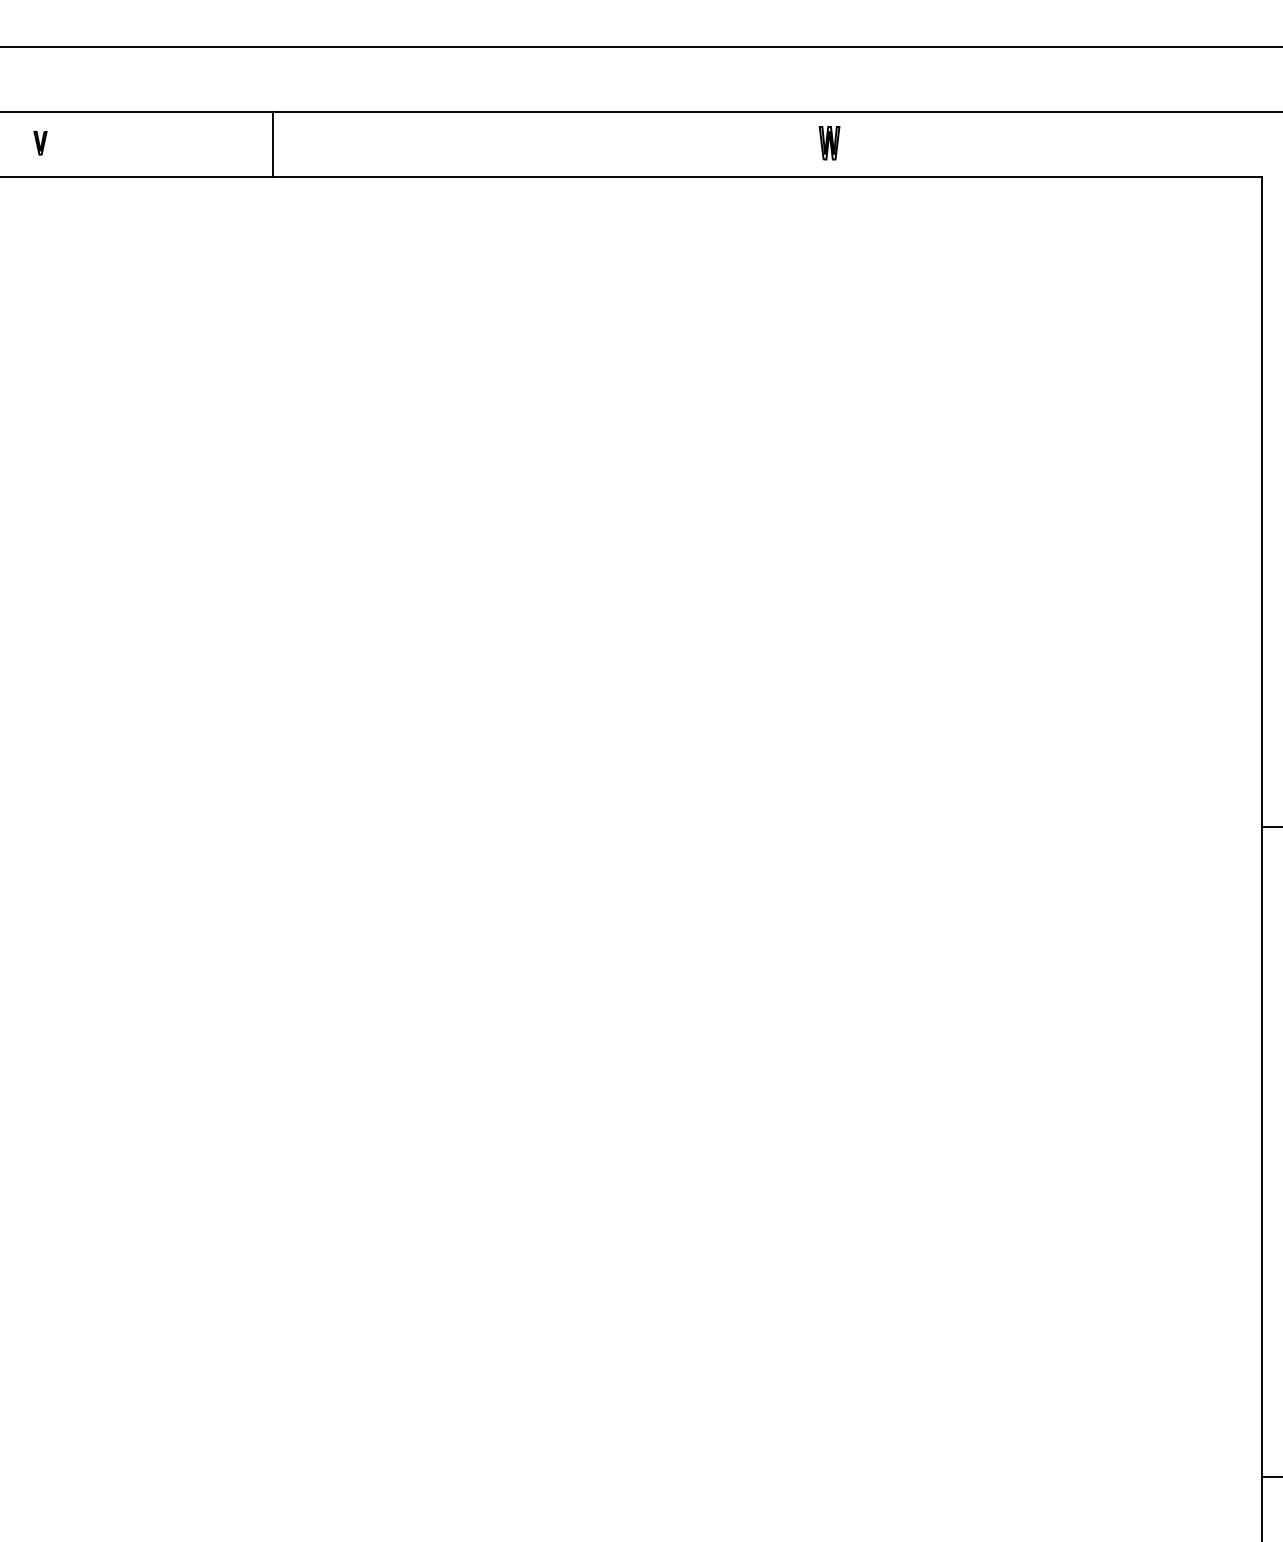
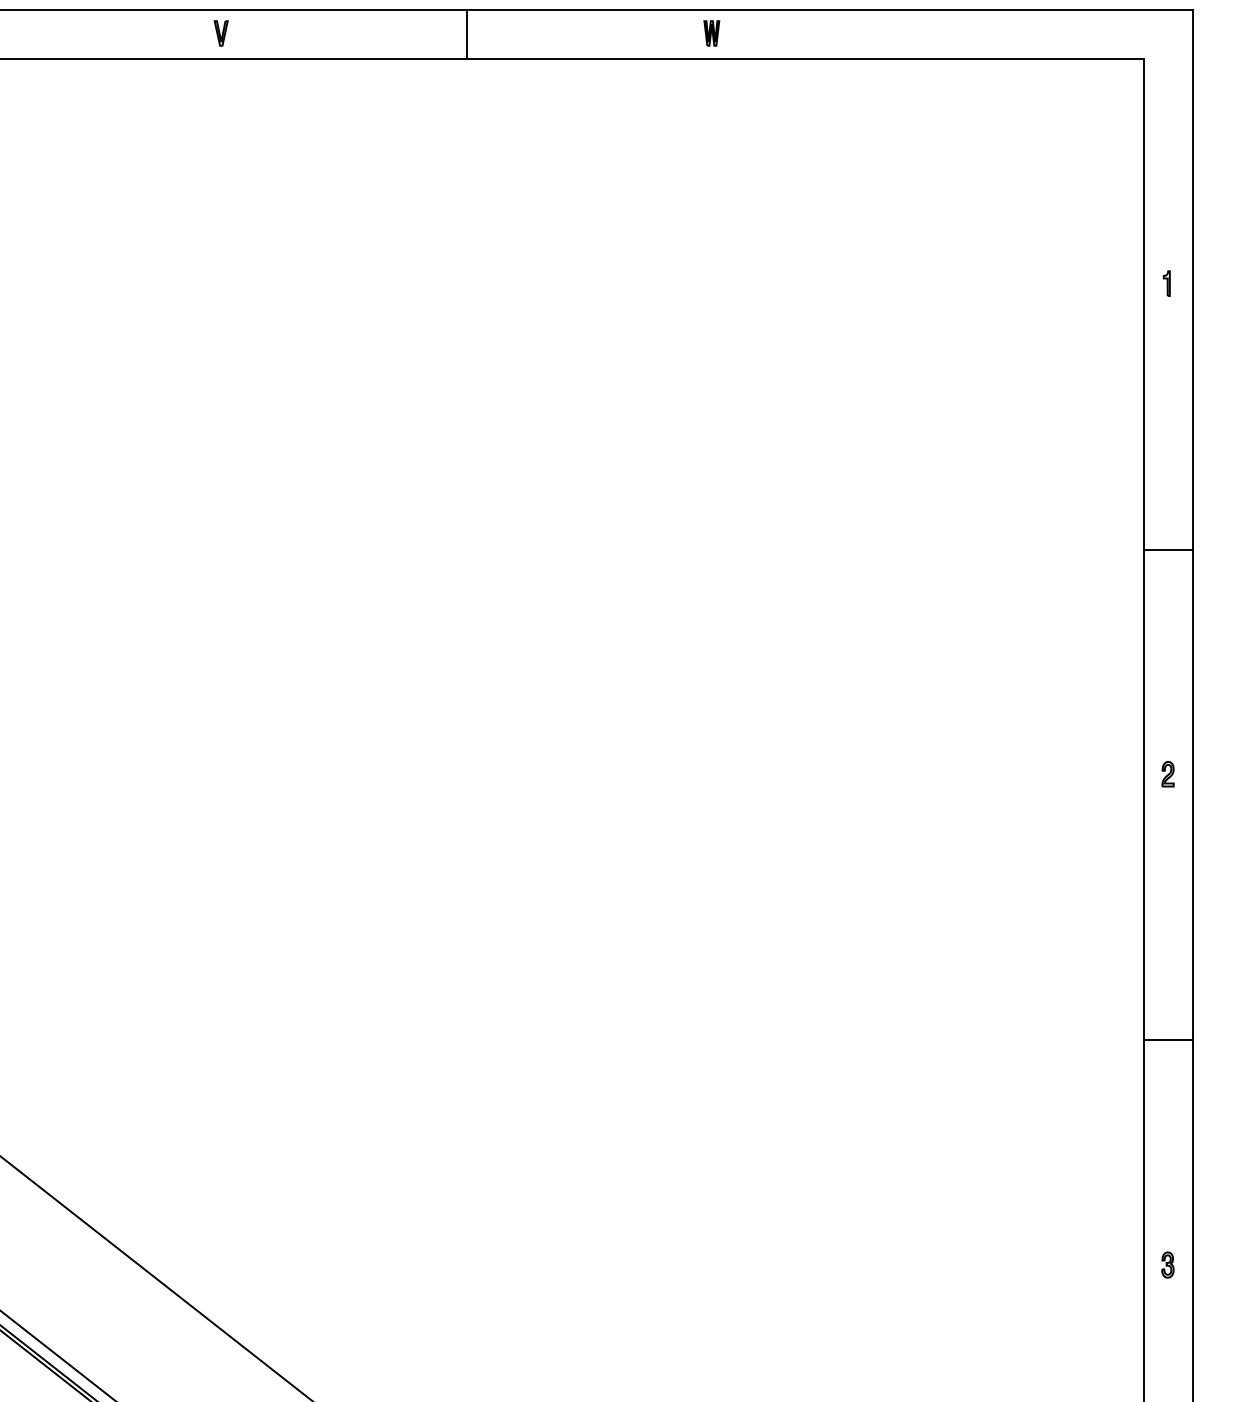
part: (39, 143) -> (220, 33), size x1.43
part: (829, 143) -> (711, 33), moved
line: (272, 144) -> (466, 34), moved

